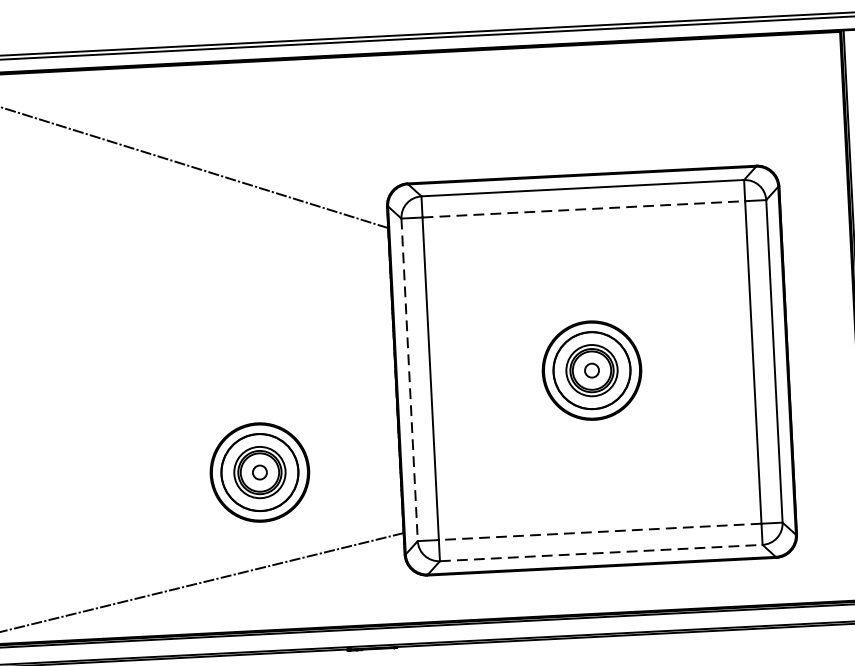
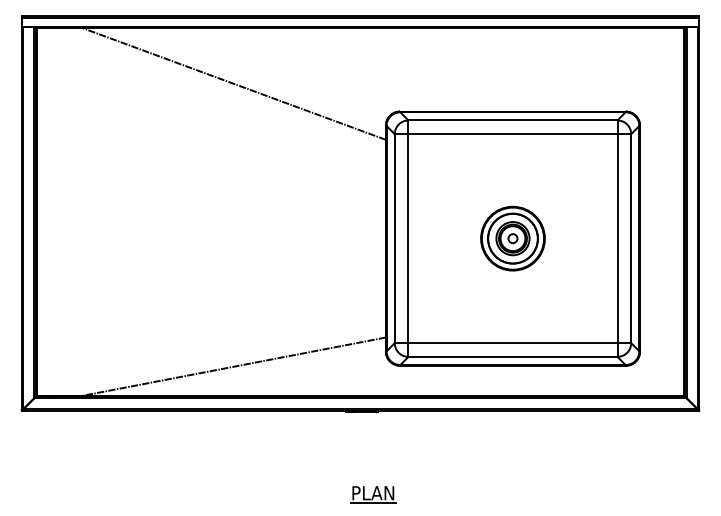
line: (583, 209) -> (512, 134), dashed -> solid
line: (409, 379) -> (394, 238), dashed -> solid
part: (259, 472) -> (294, 293), removed
line: (599, 532) -> (512, 343), dashed -> solid
line: (600, 552) -> (512, 356), dashed -> solid

